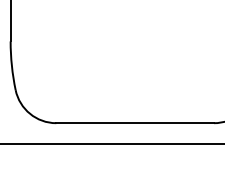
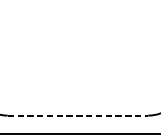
line: (135, 123) -> (78, 115), solid -> dashed

